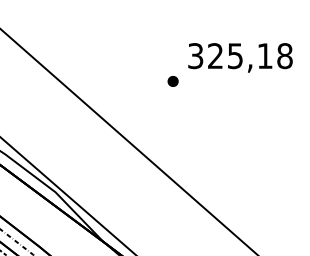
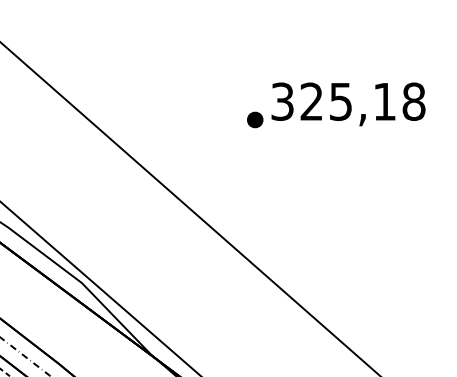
text: (240, 57) -> (348, 103), moved

